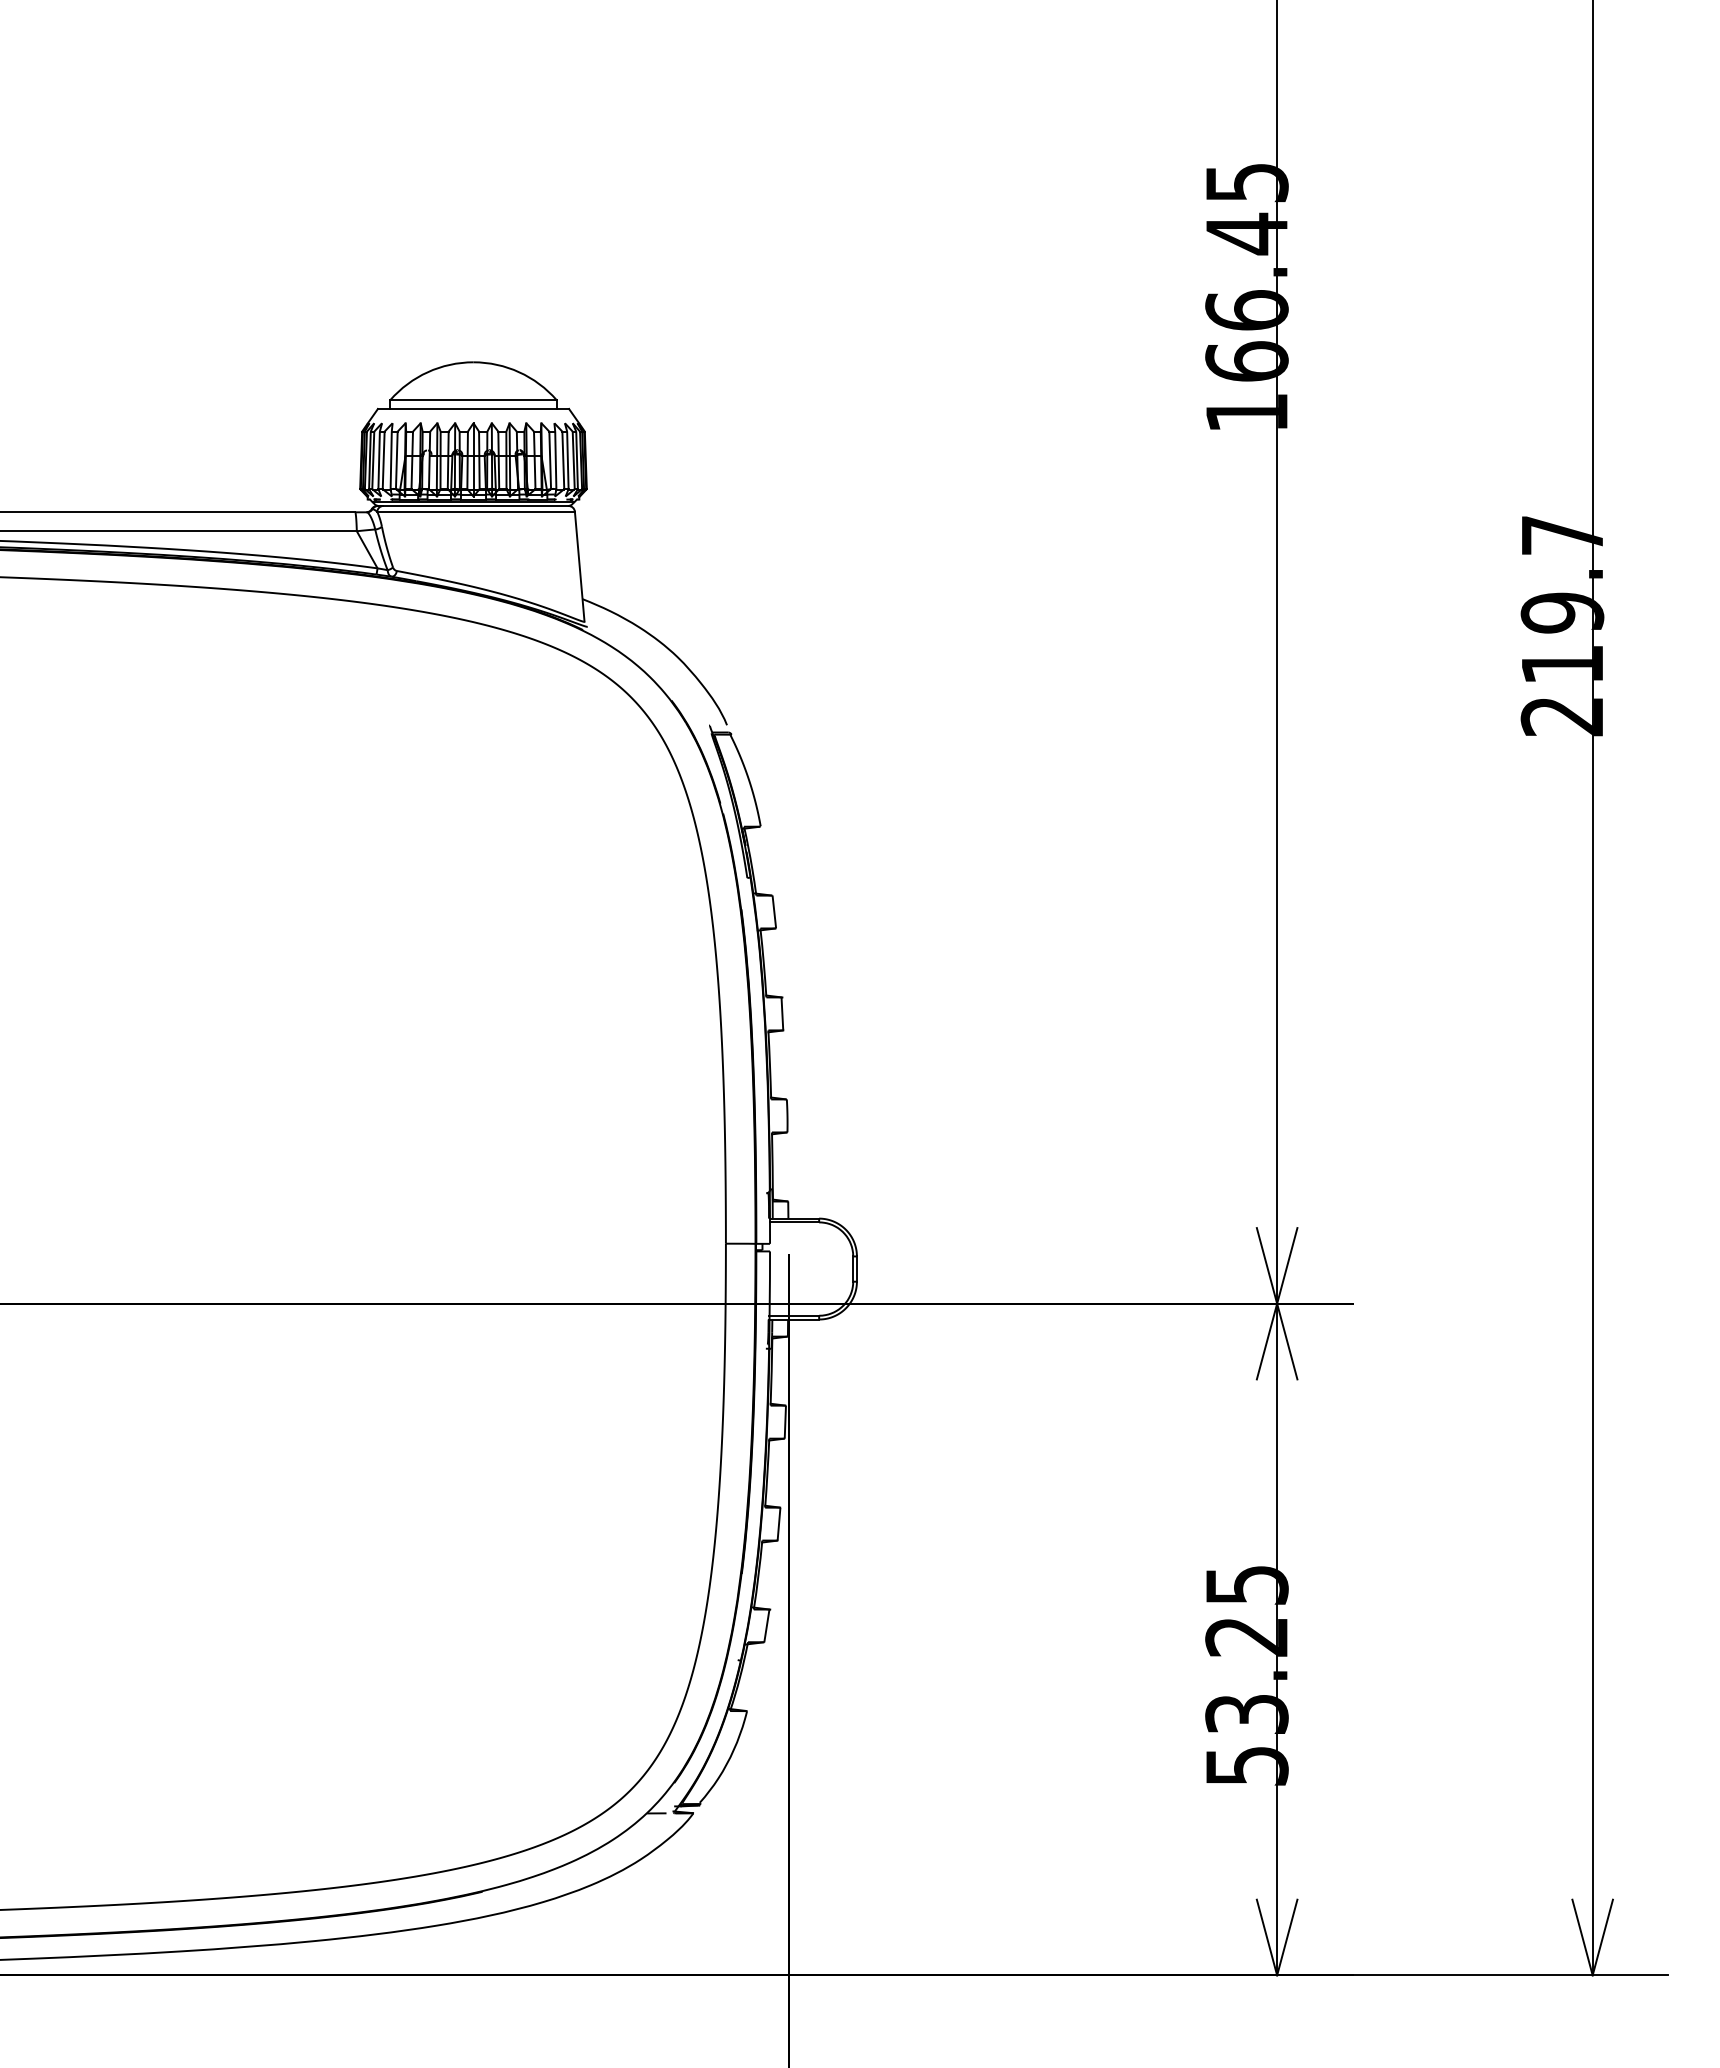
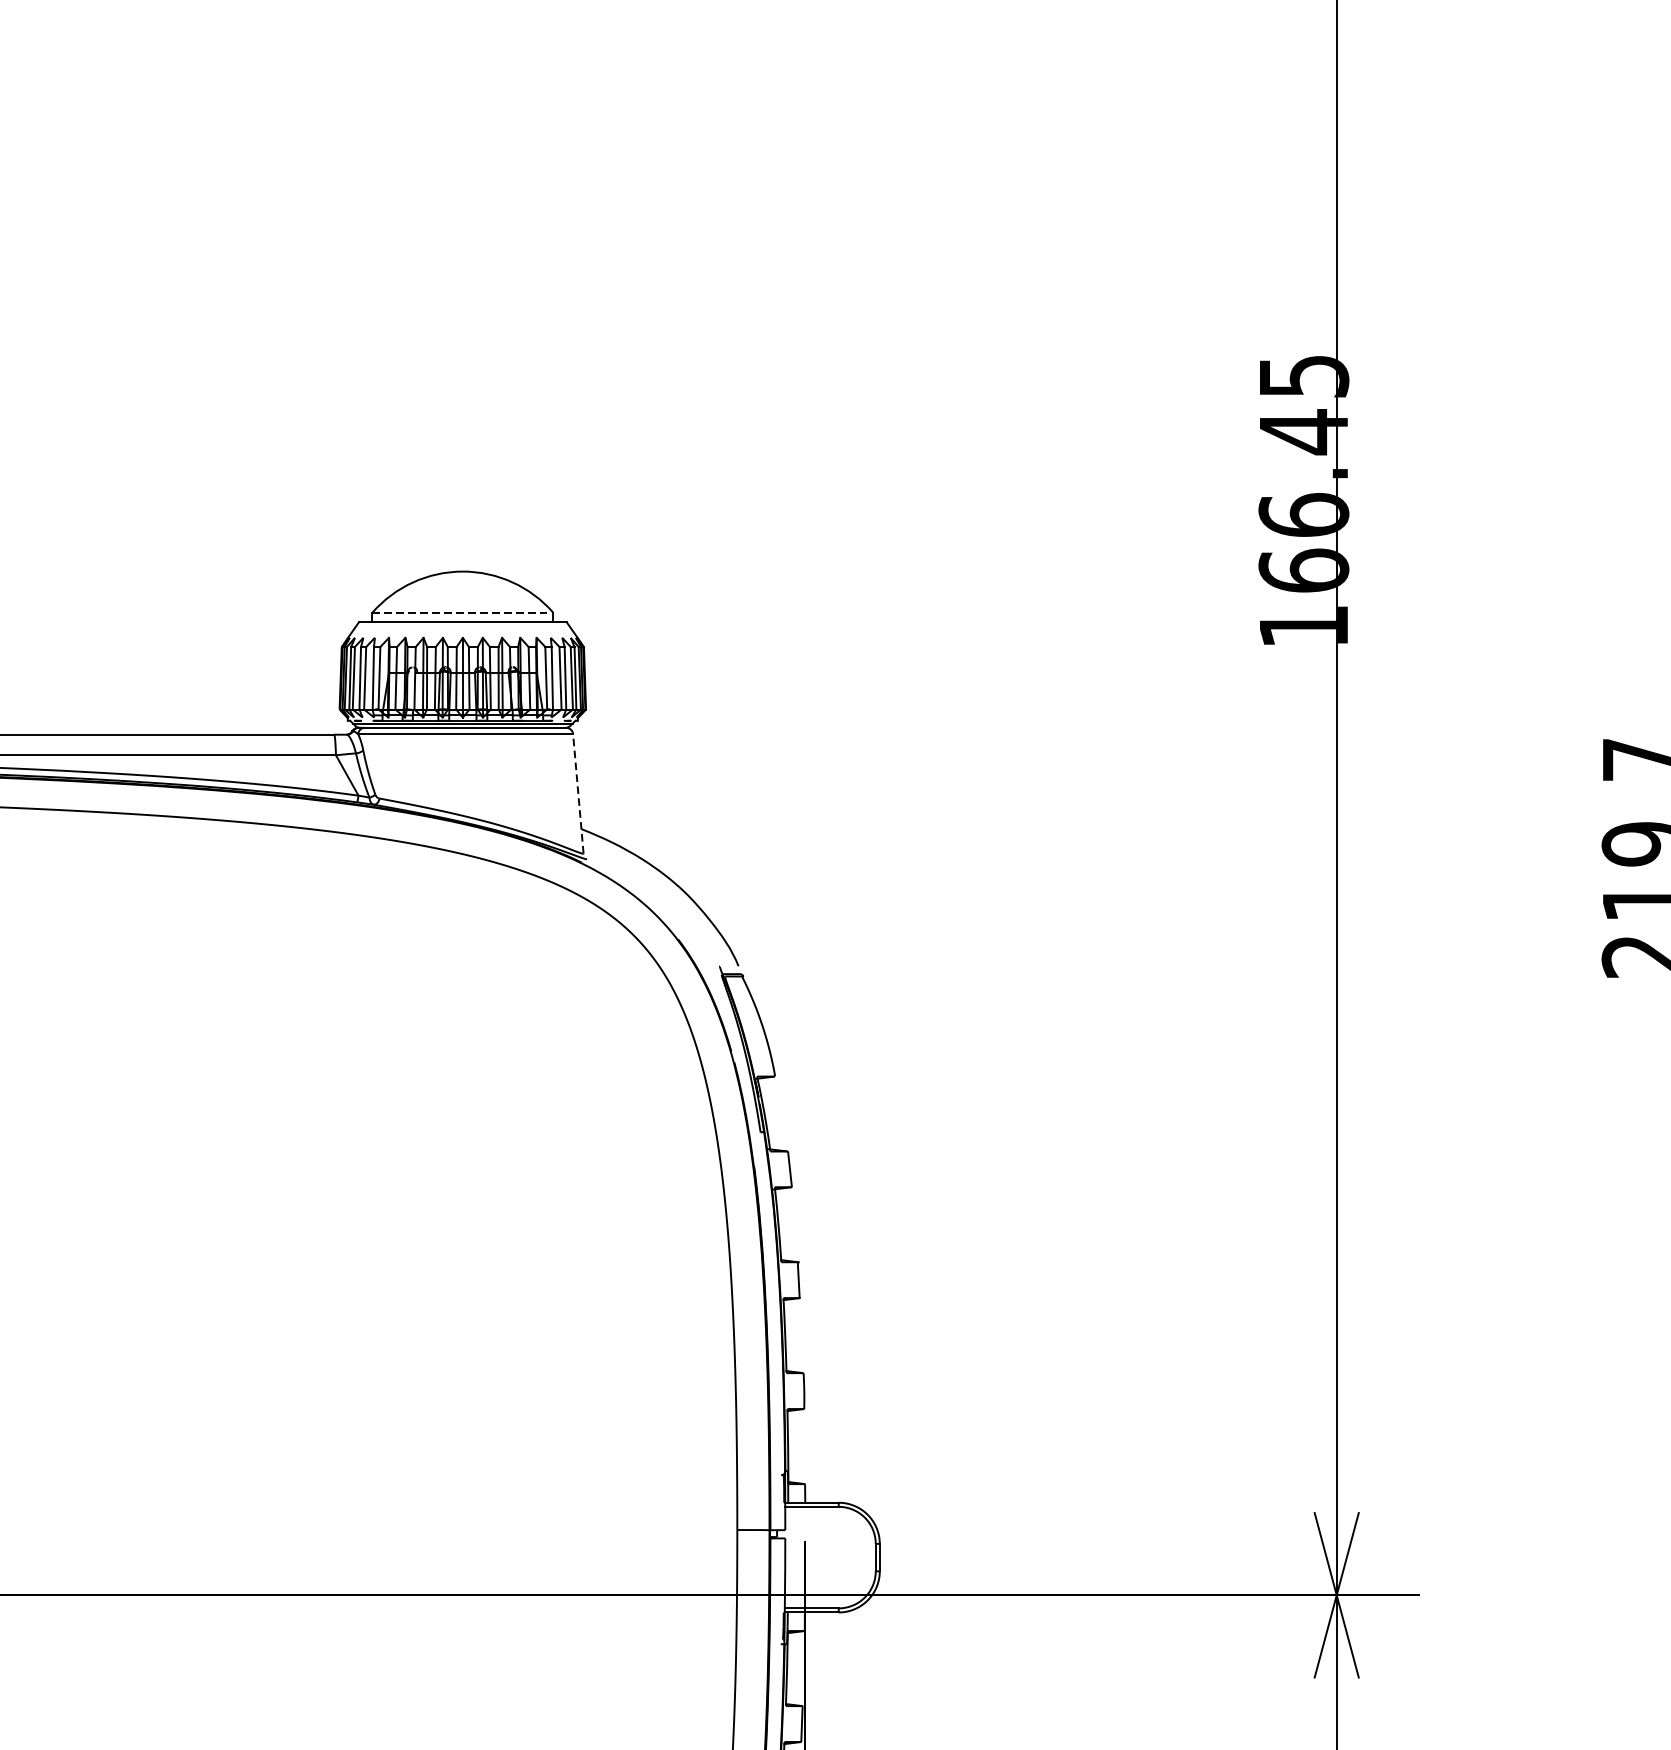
line: (474, 400) -> (463, 613), solid -> dashed
line: (579, 566) -> (578, 793), solid -> dashed

